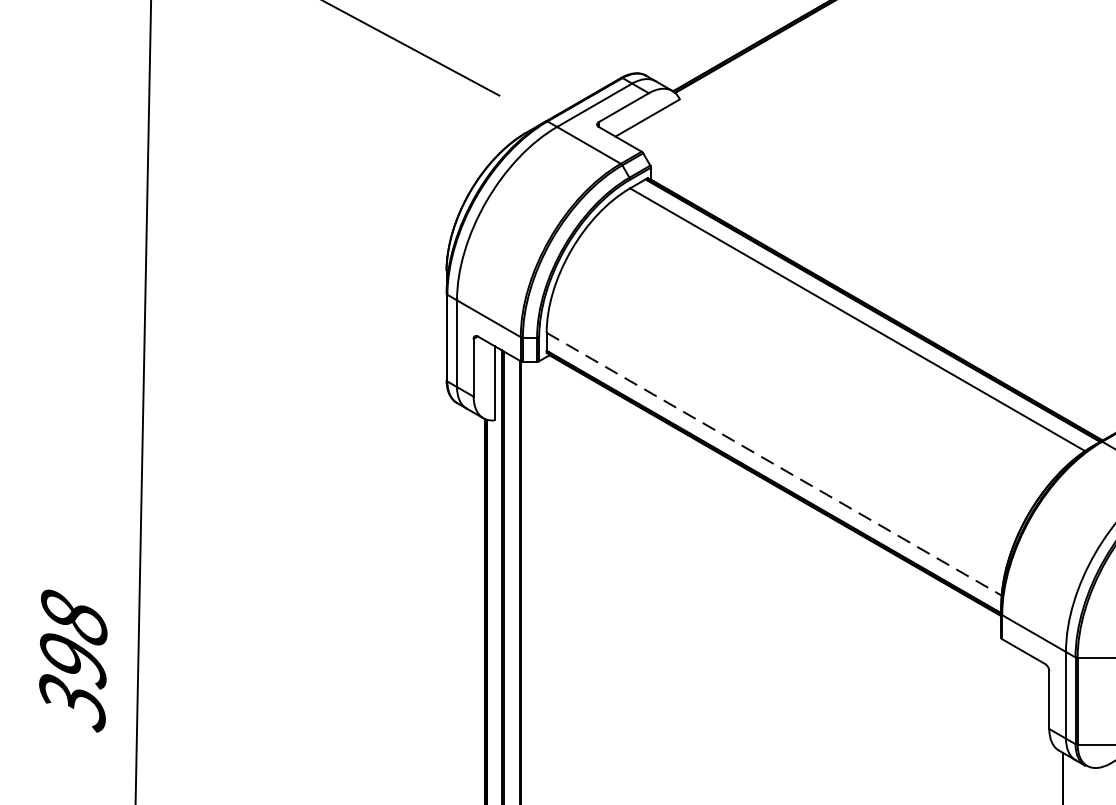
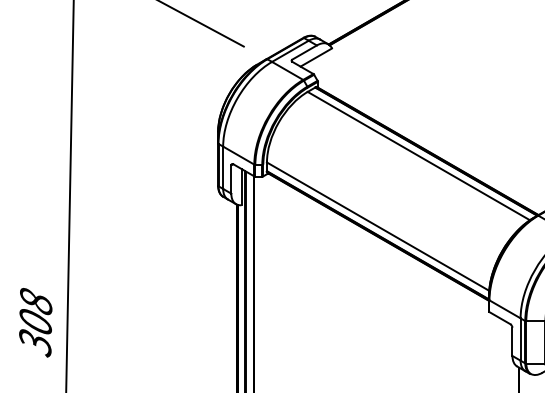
line: (775, 463) -> (378, 226), dashed -> solid
text: (72, 660) -> (35, 322), 398 -> 308

